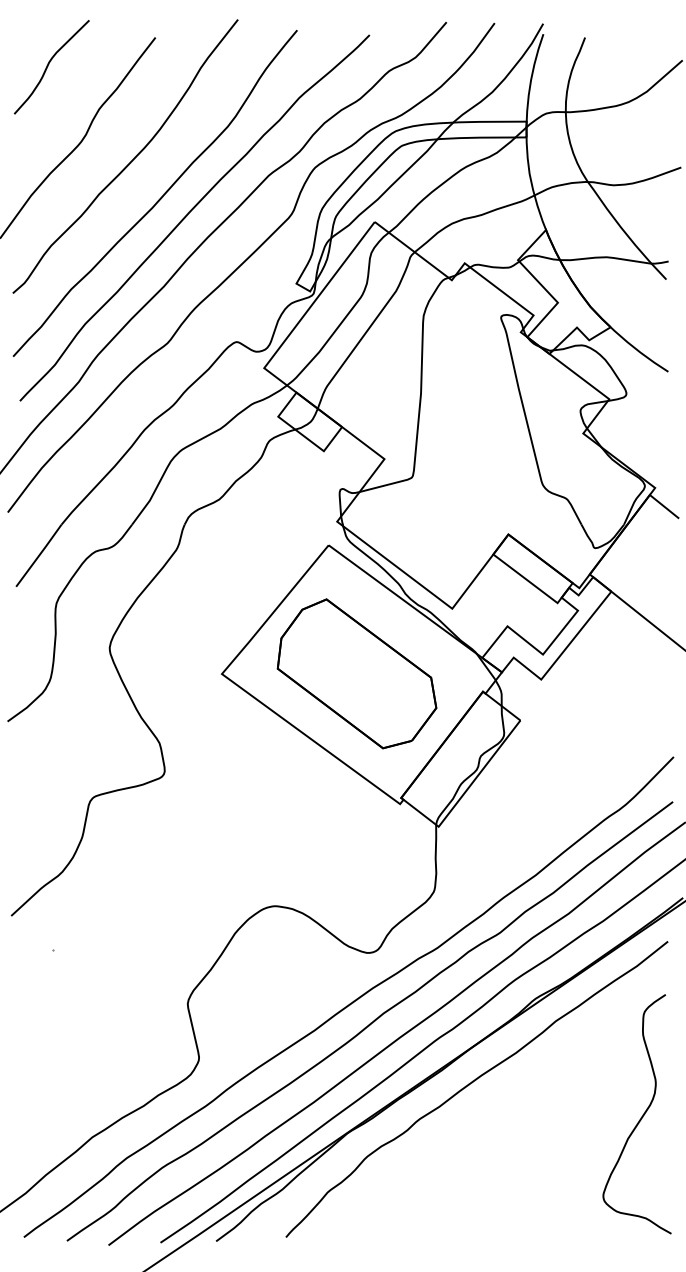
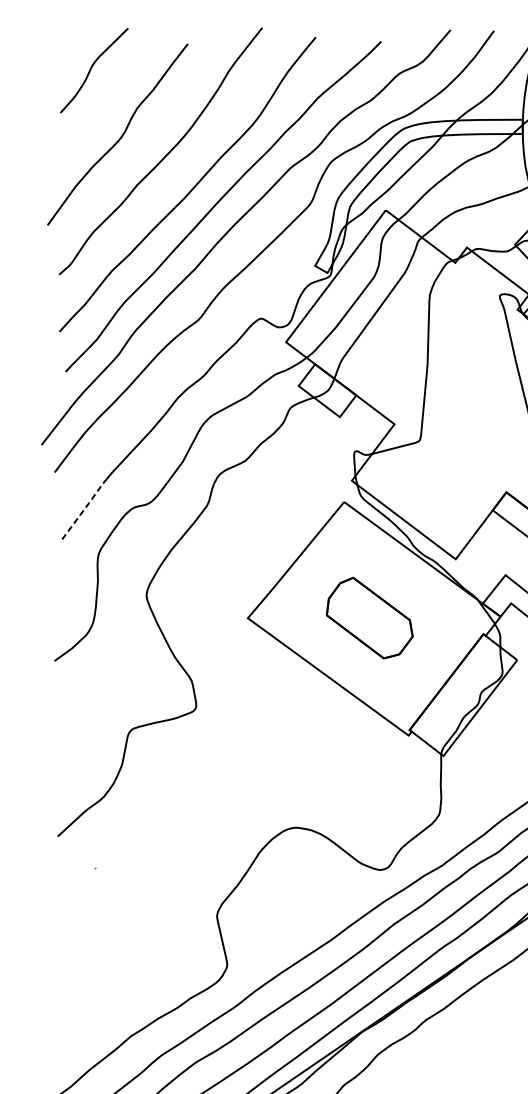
line: (39, 555) -> (83, 511), solid -> dashed
part: (356, 673) -> (369, 617), size x0.6

